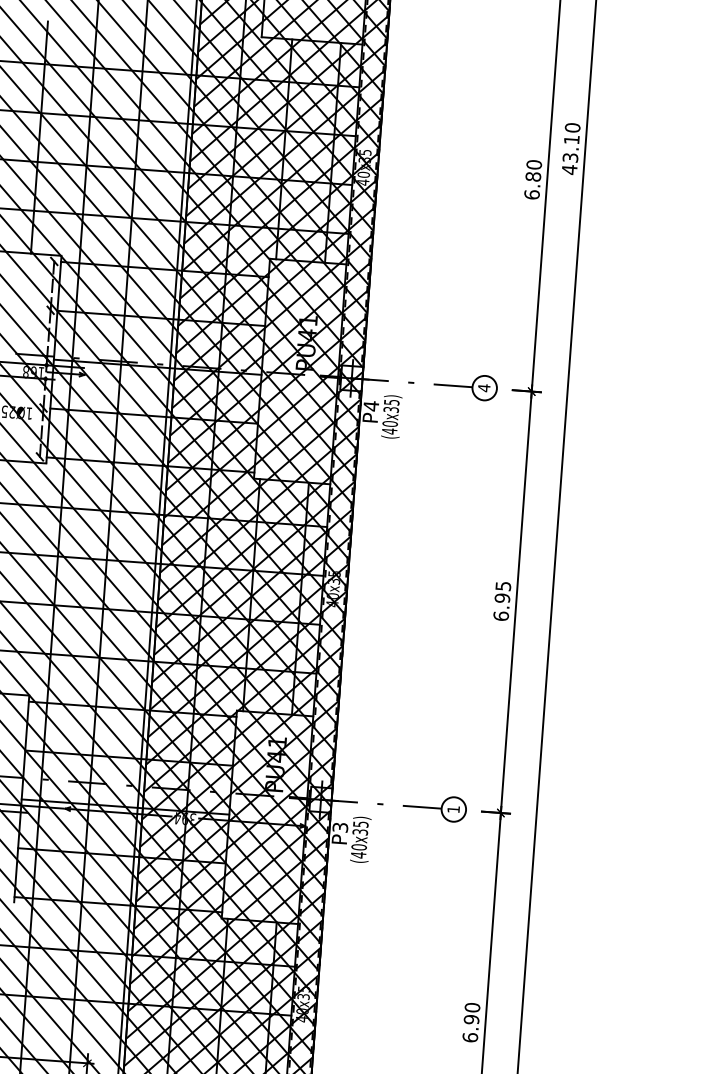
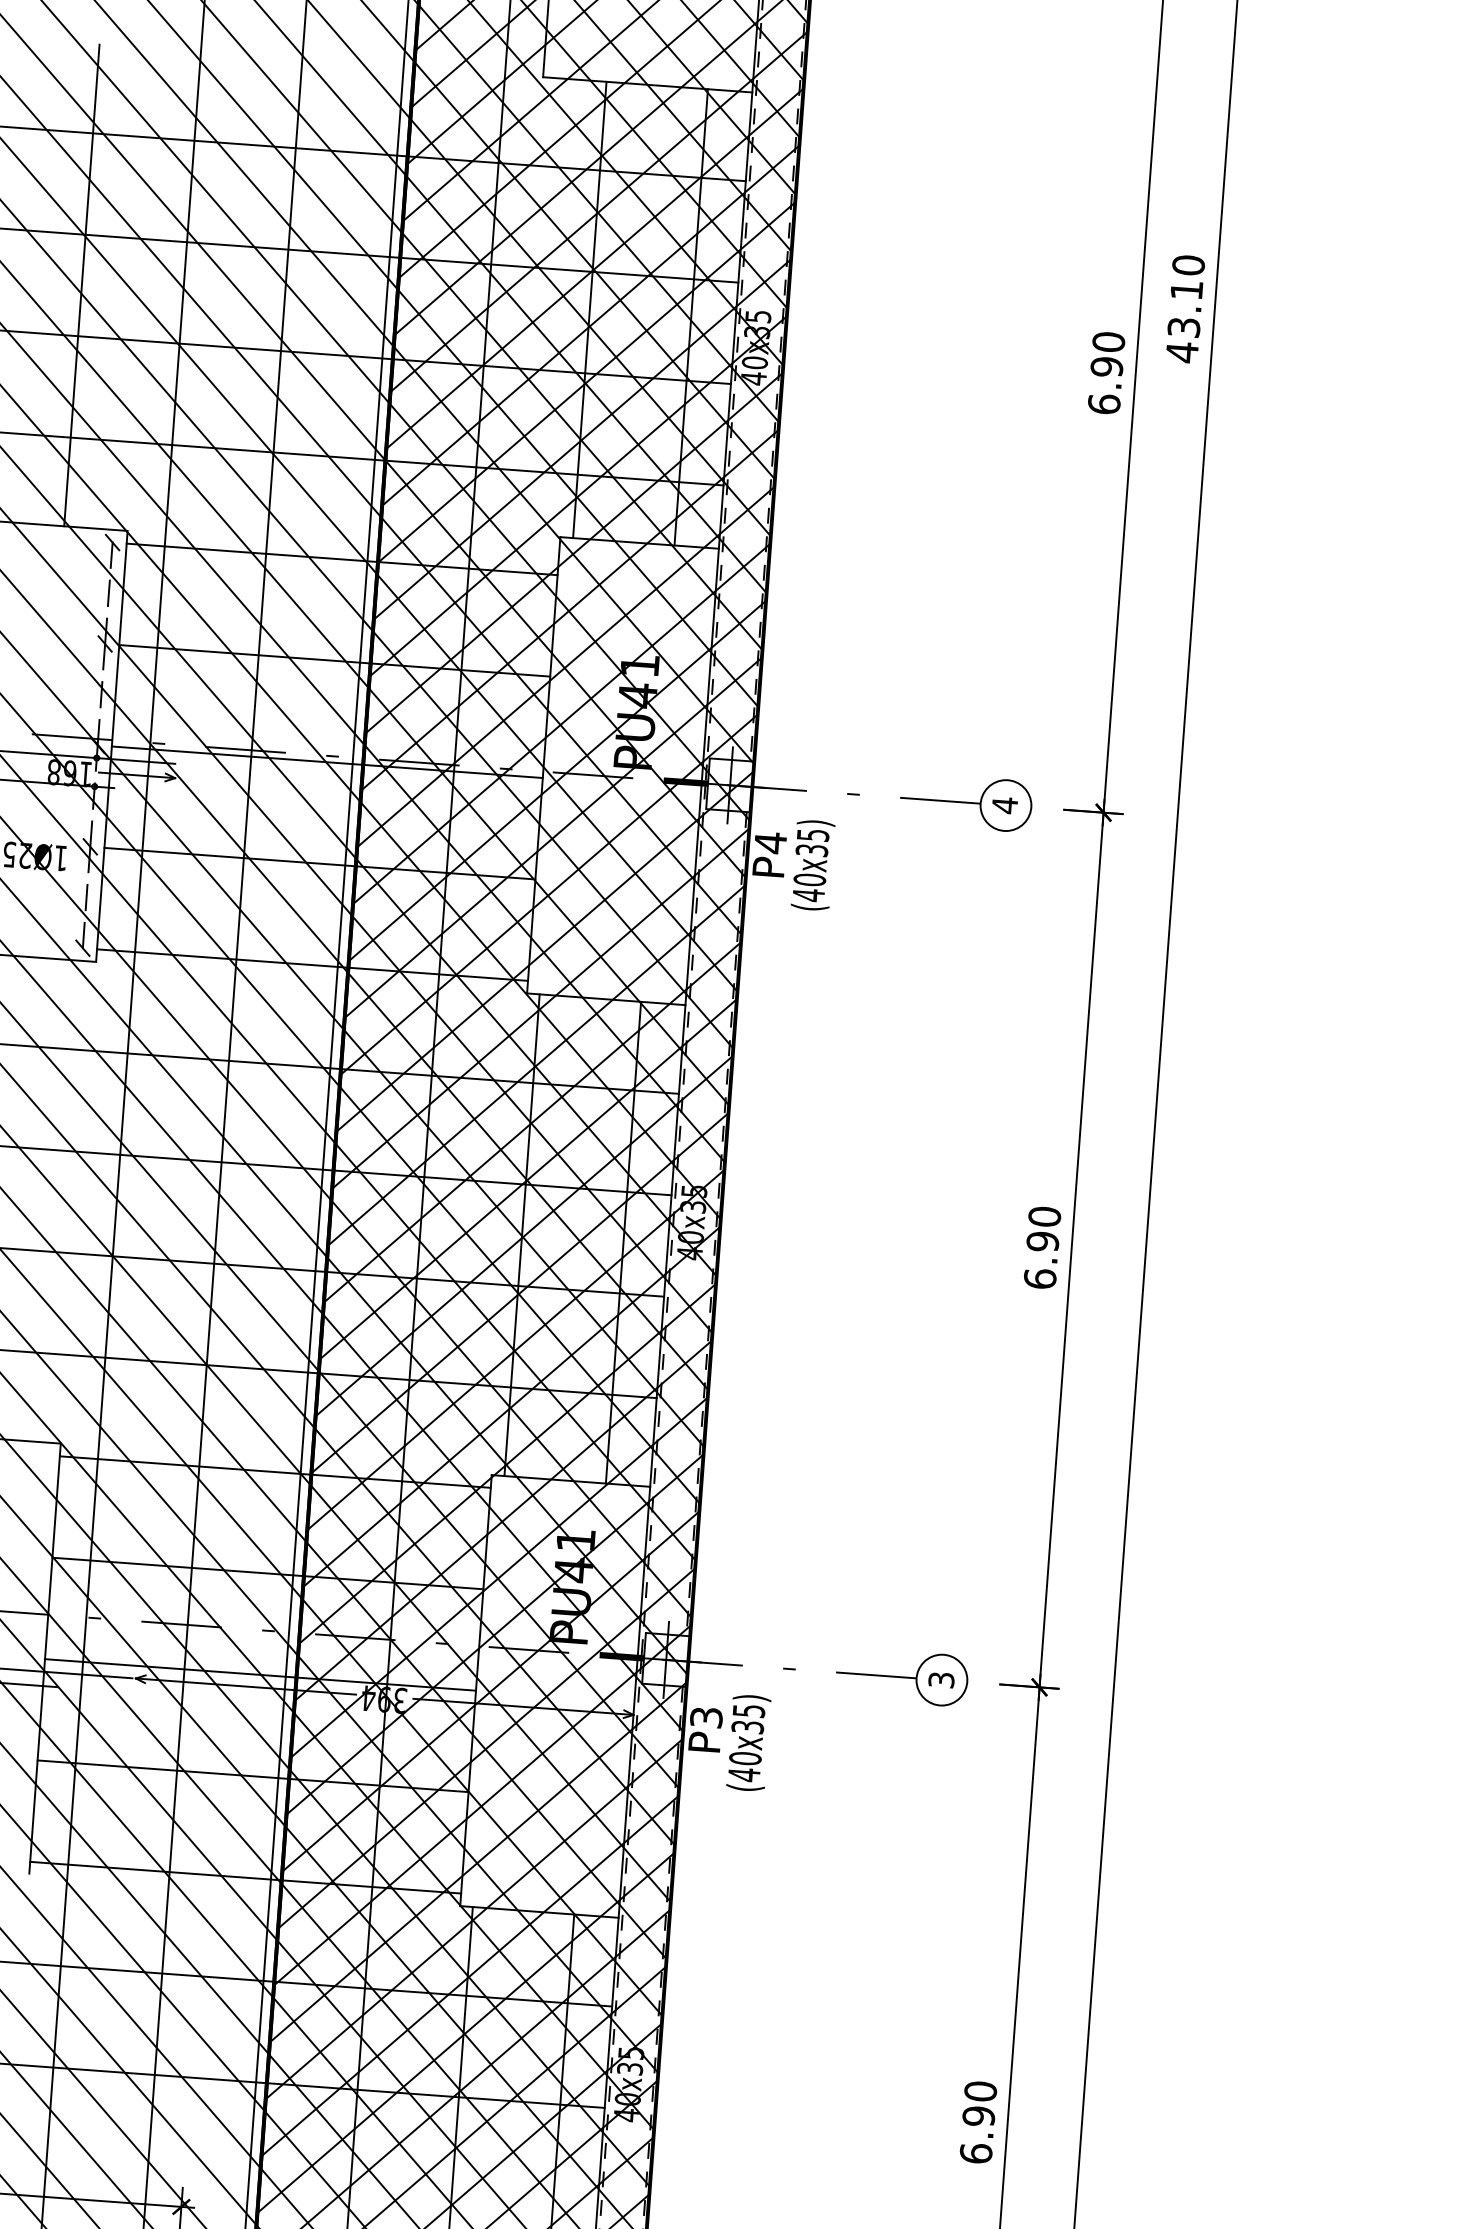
text: (533, 176) -> (1107, 366), 6.80 -> 6.90
text: (503, 586) -> (1044, 1217), 6.95 -> 6.90
text: (453, 809) -> (941, 1680), 1 -> 3

